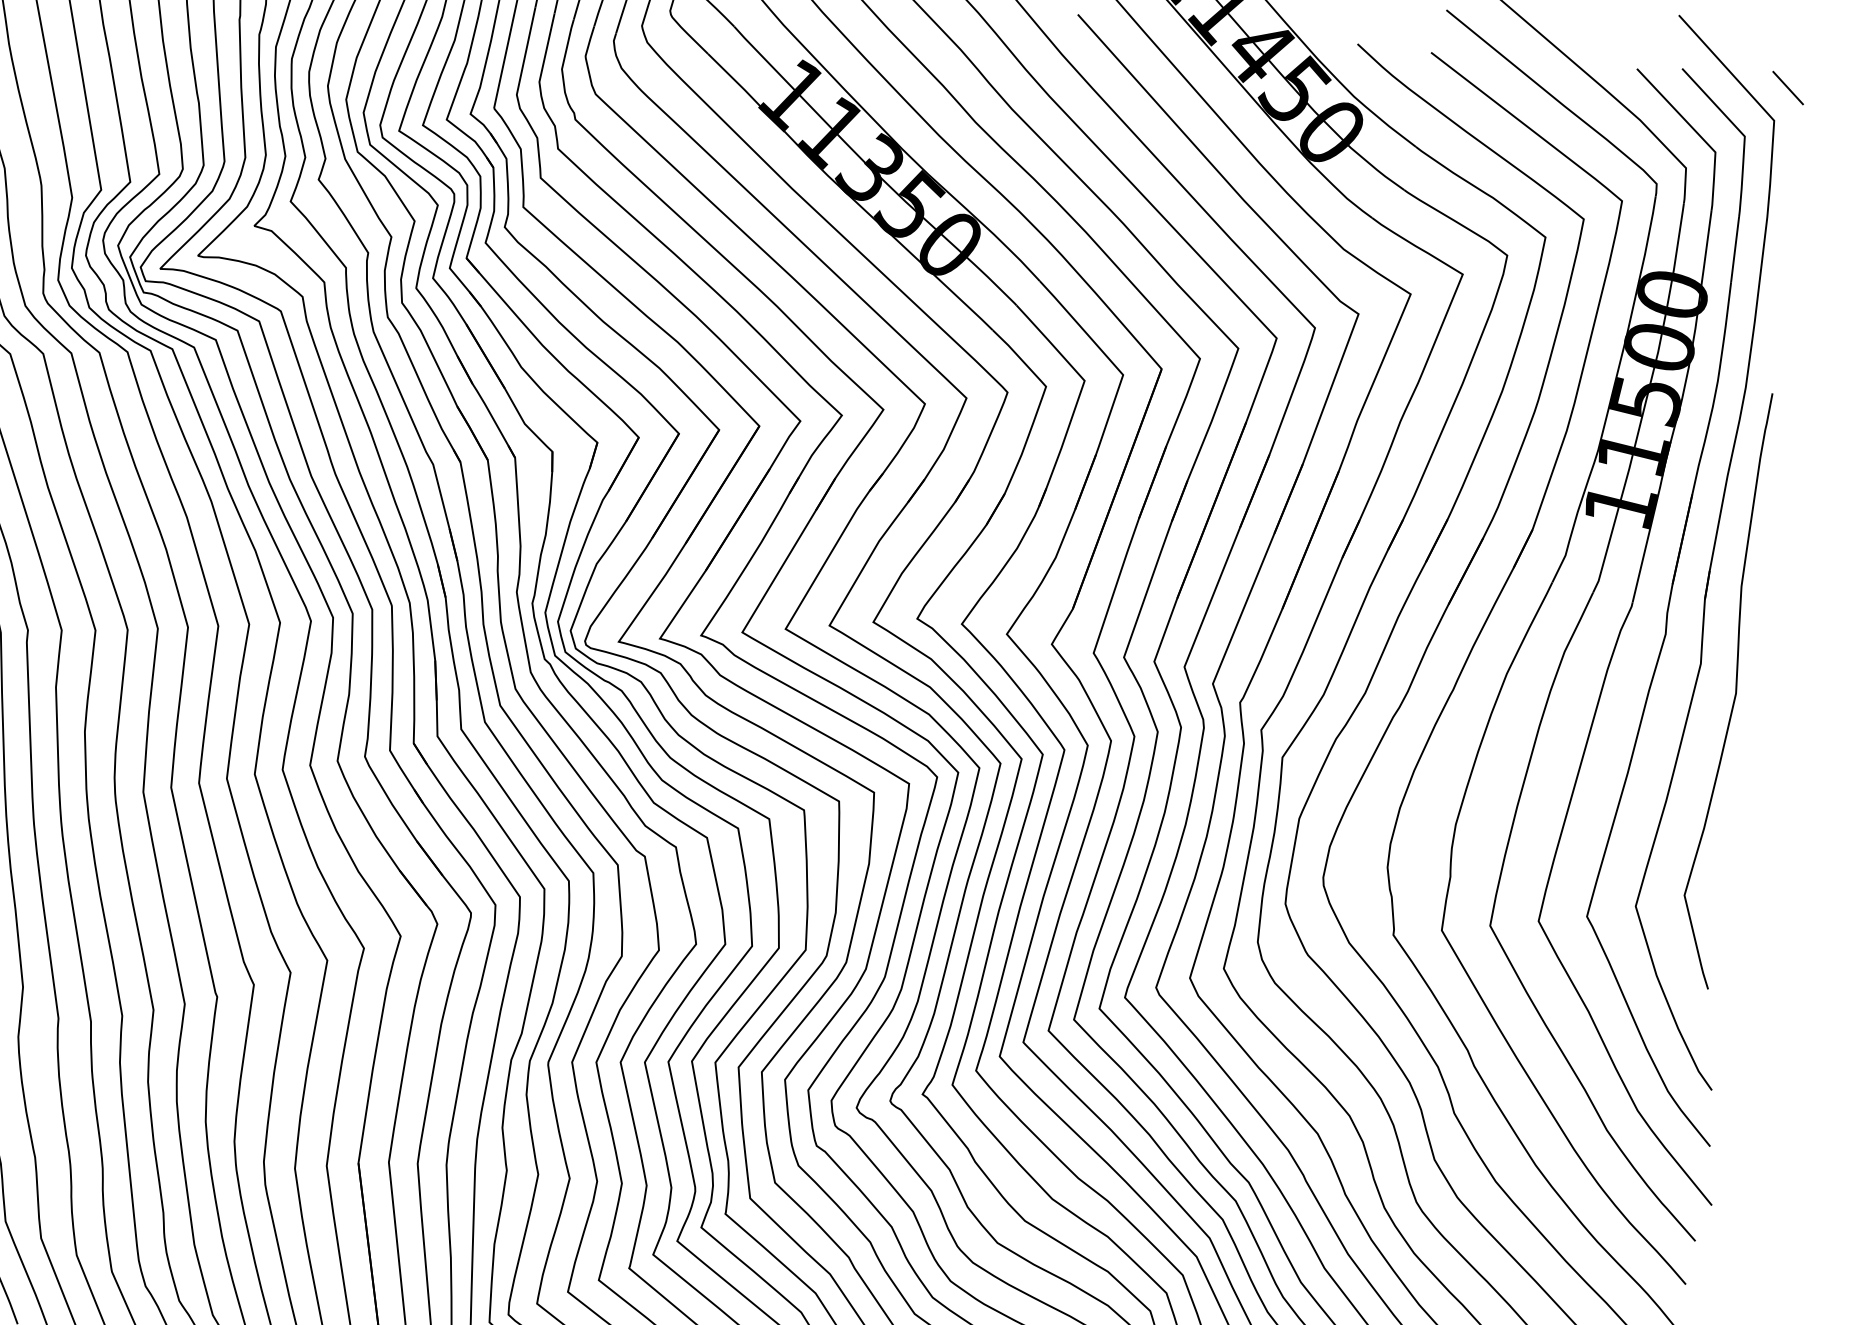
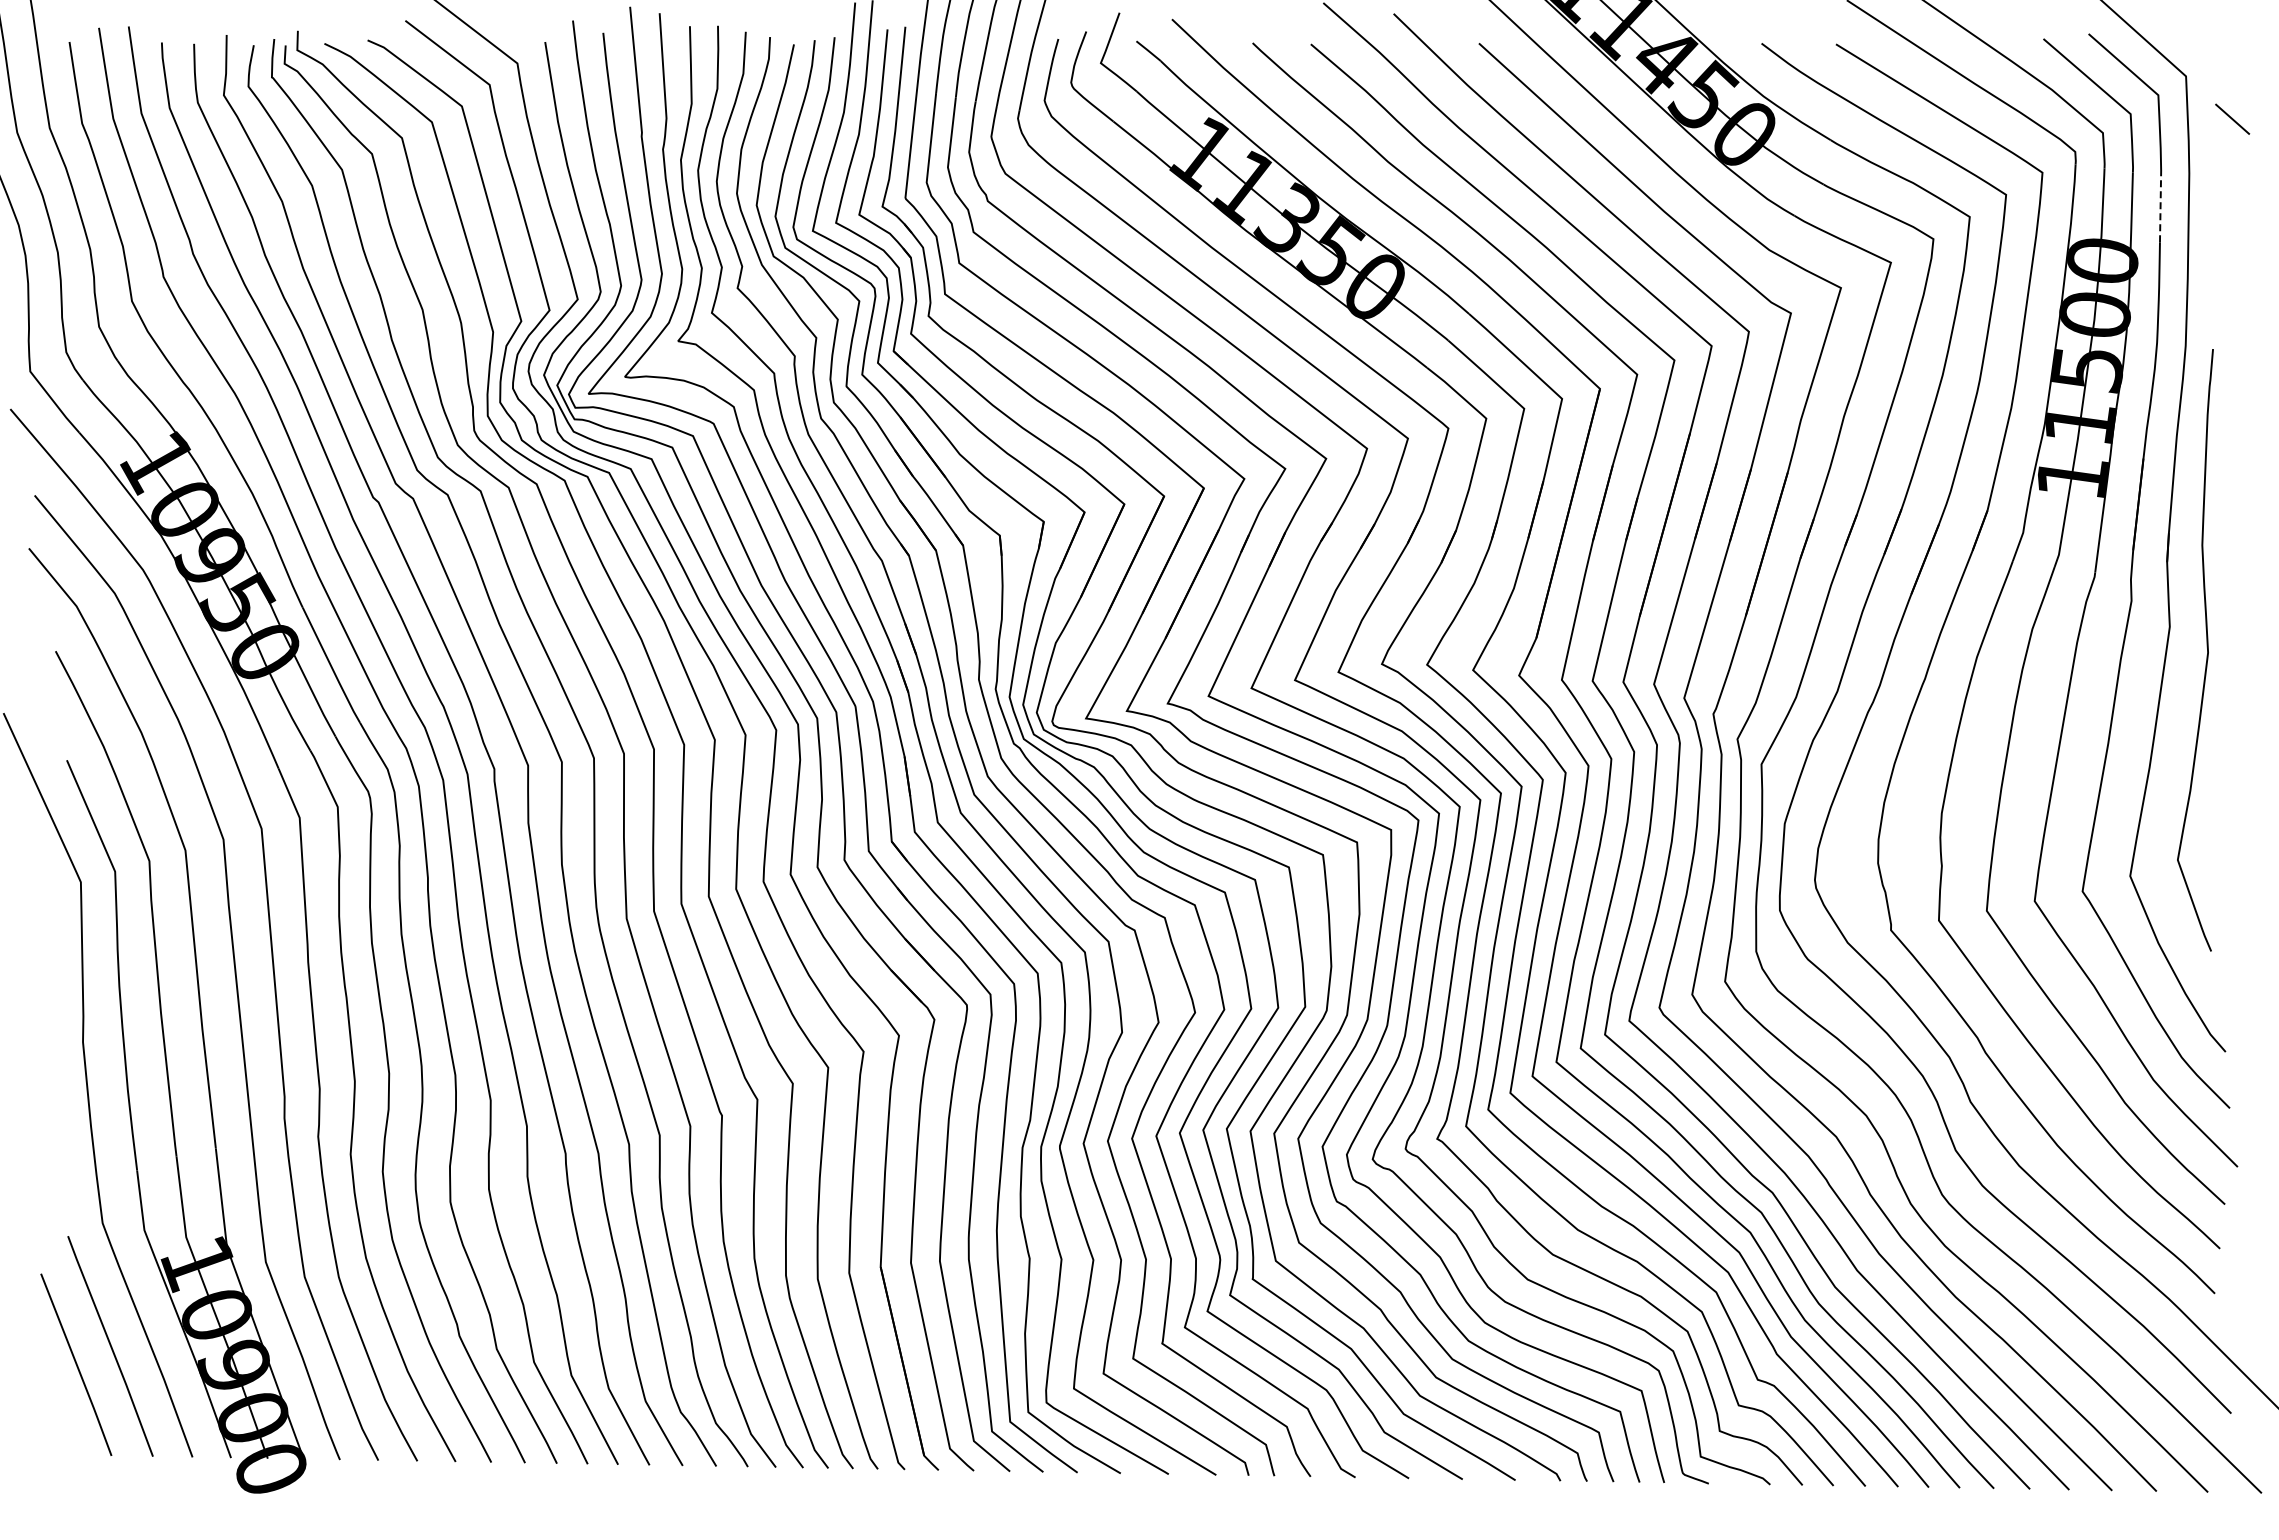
line: (1788, 87) -> (2232, 118), moved
line: (1734, 250) -> (2160, 210), solid -> dashed

